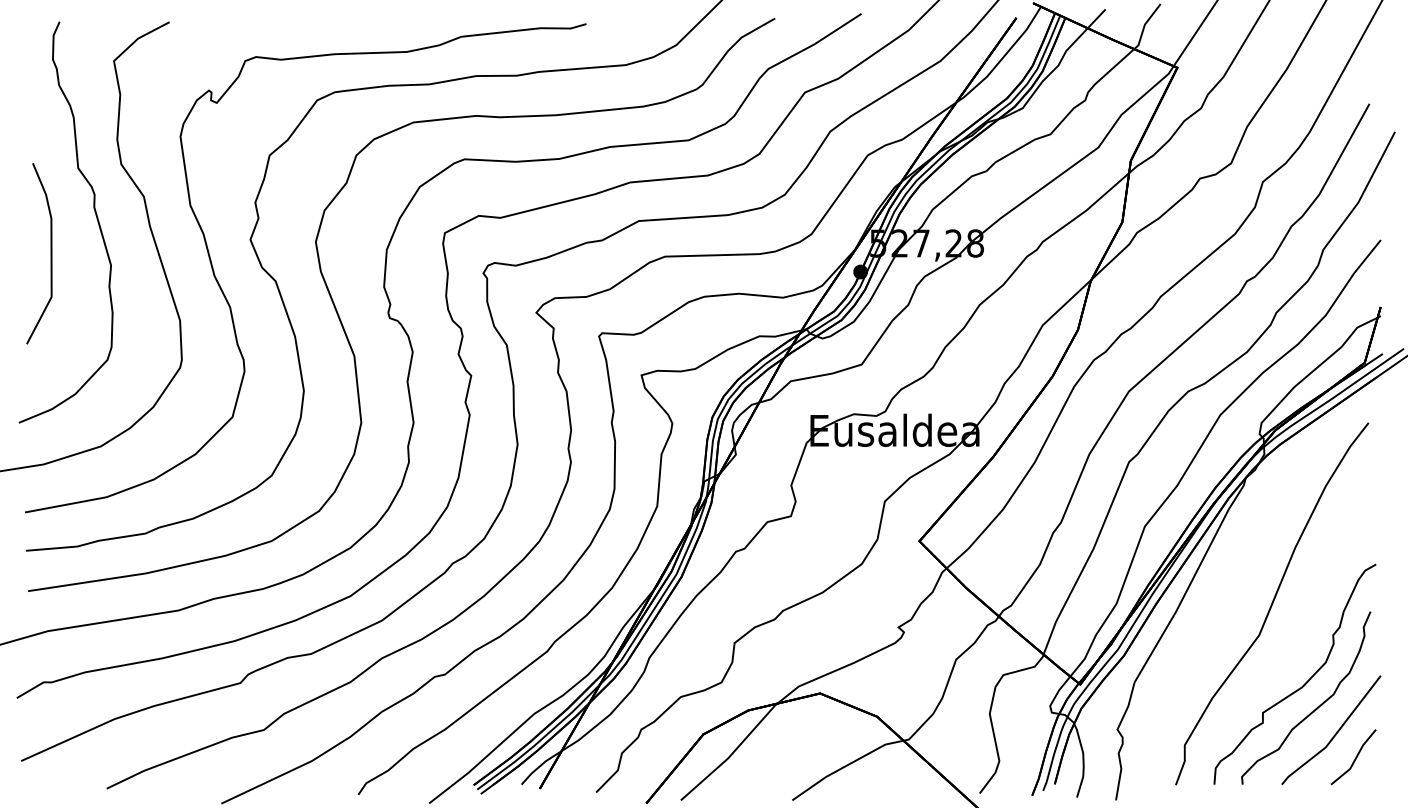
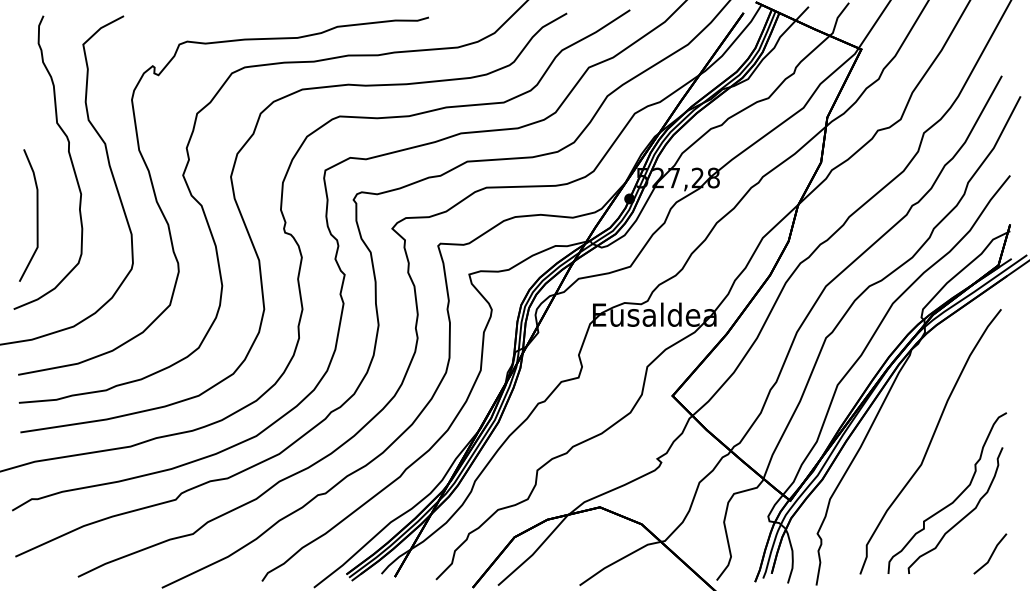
part: (50, 253) -> (36, 215), moved
line: (1336, 731) -> (977, 535), removed

